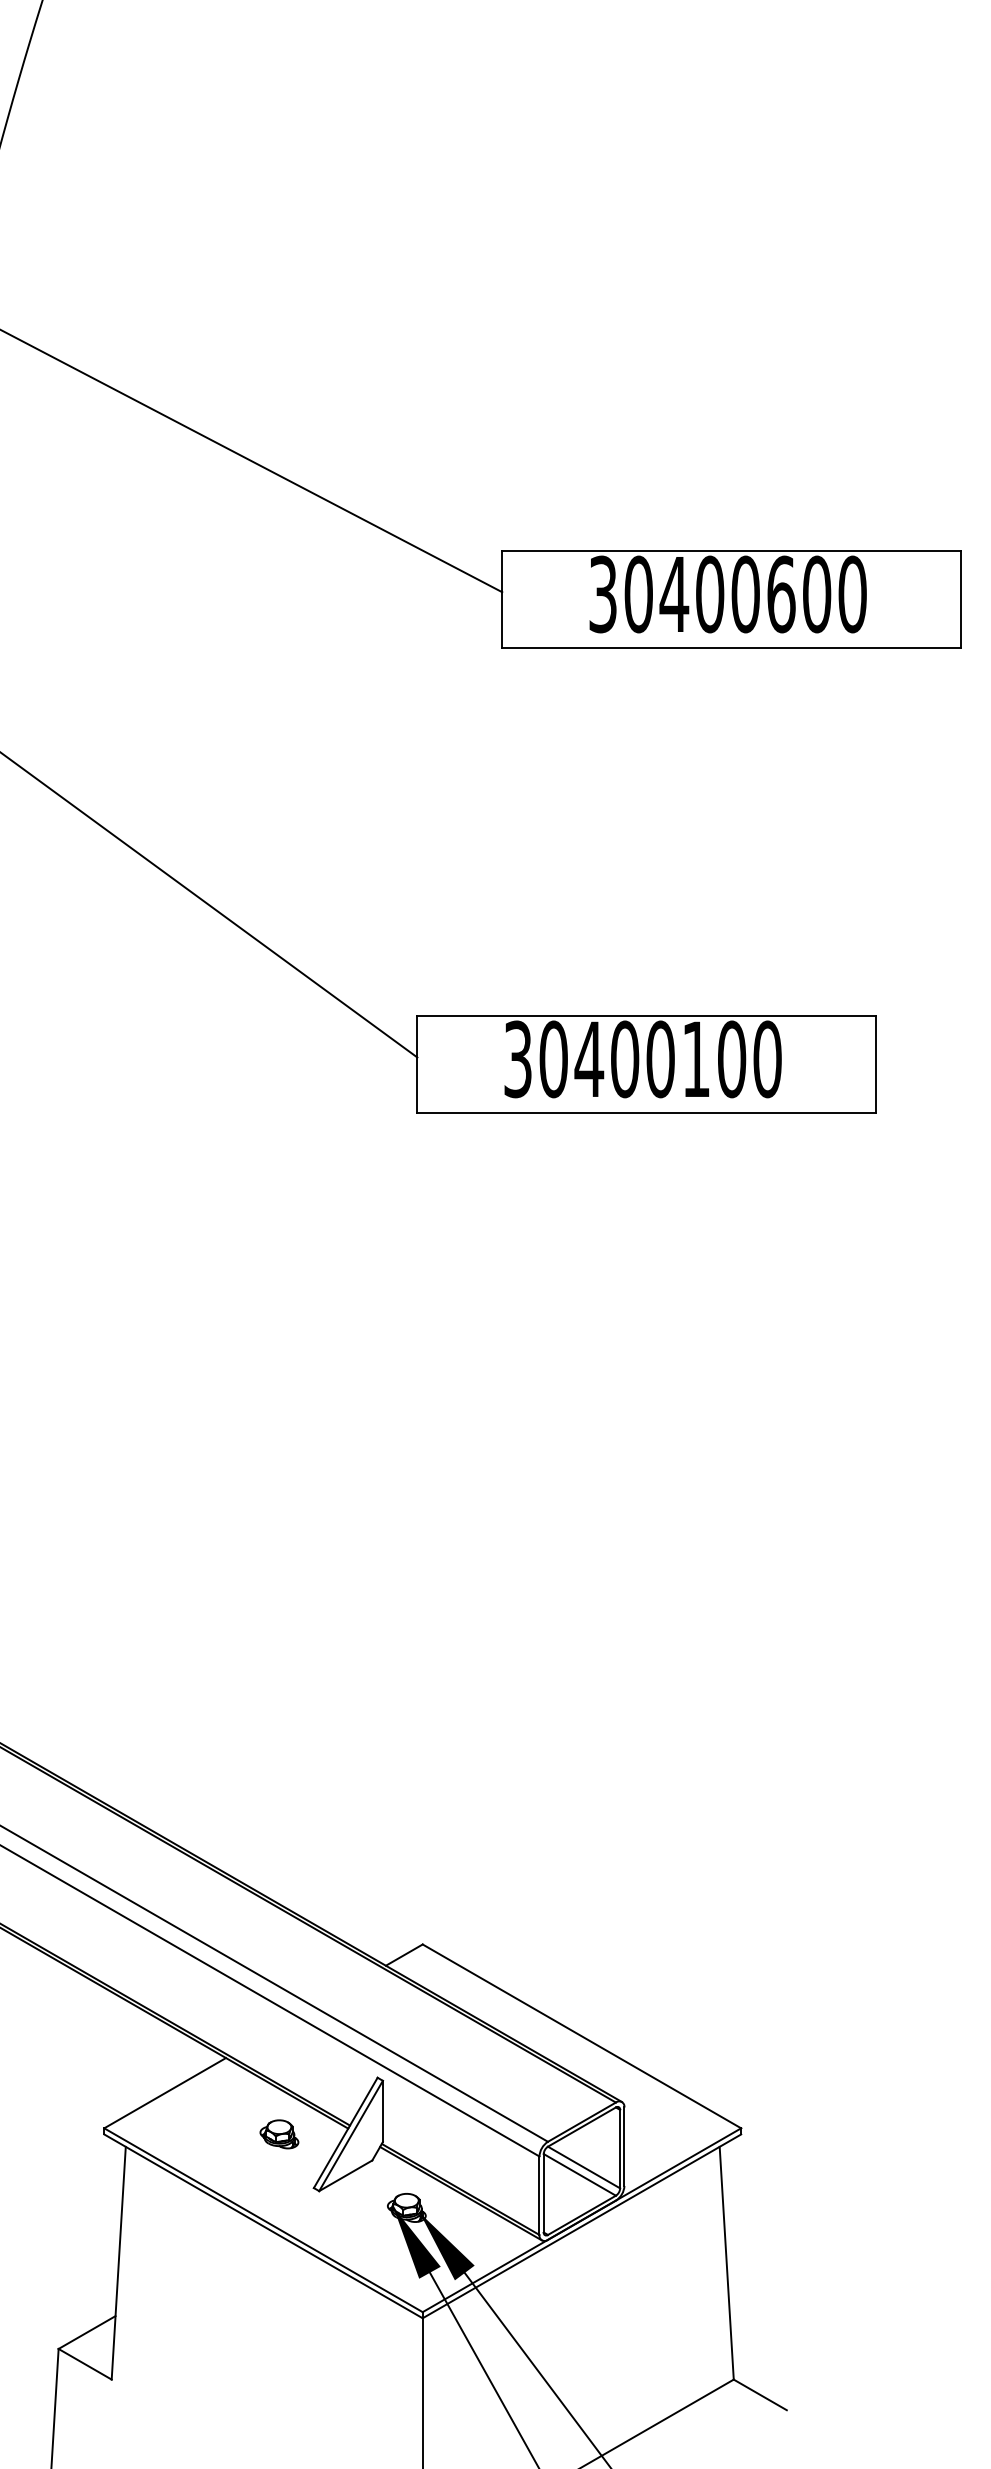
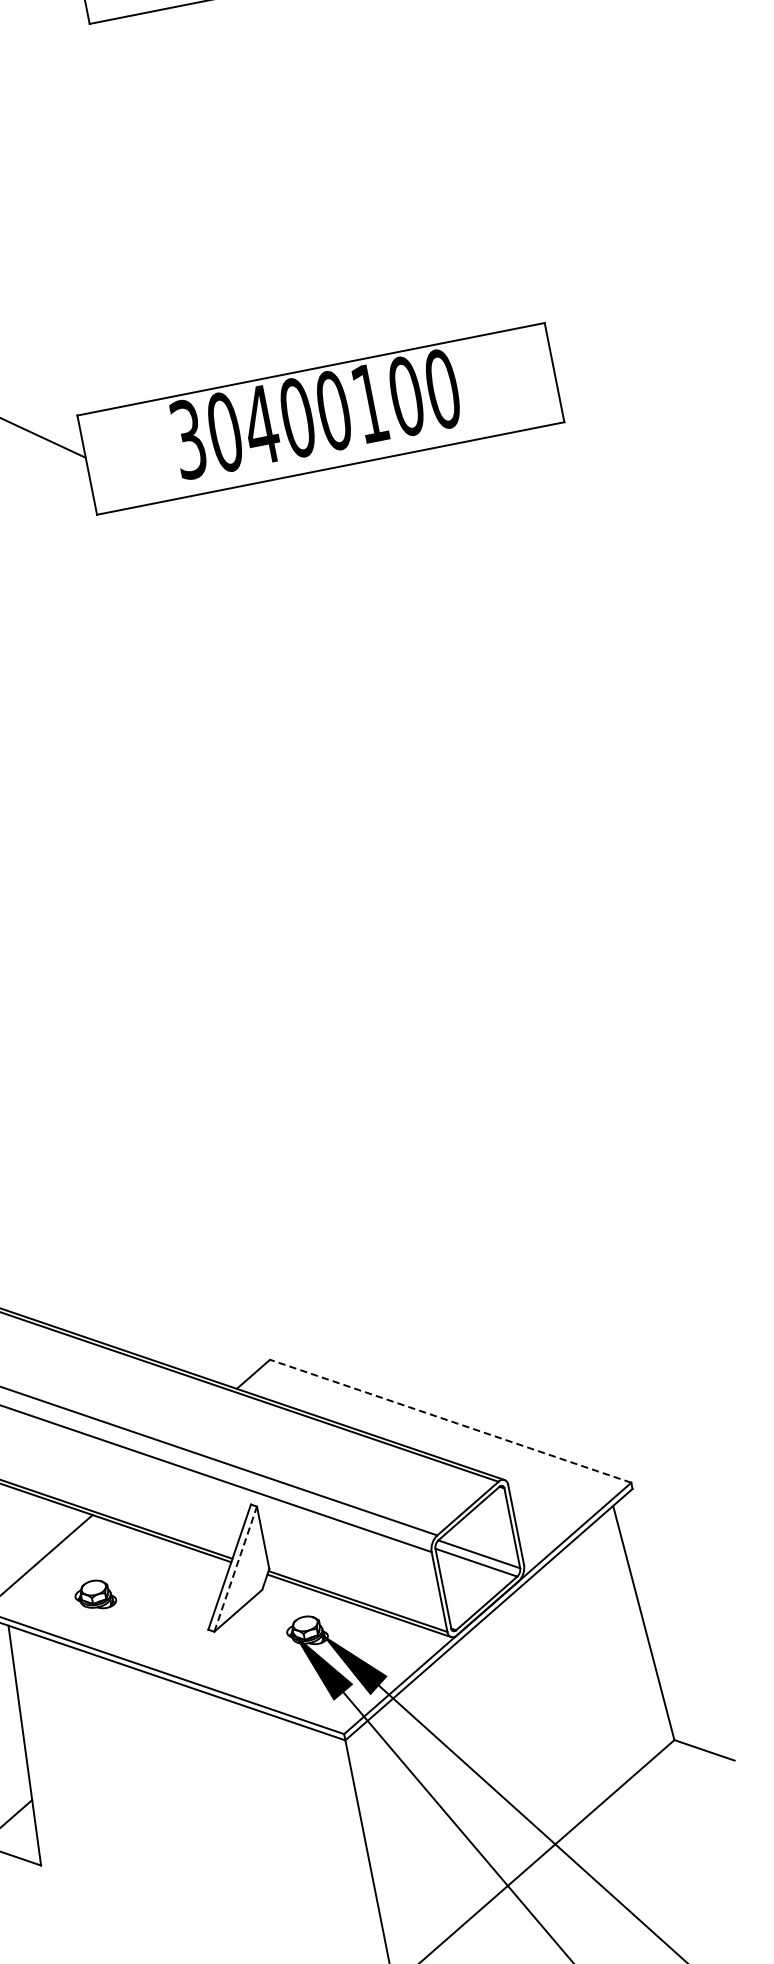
line: (581, 2036) -> (450, 1421), solid -> dashed
part: (279, 2134) -> (95, 1595), moved
line: (351, 2135) -> (236, 1568), solid -> dashed

